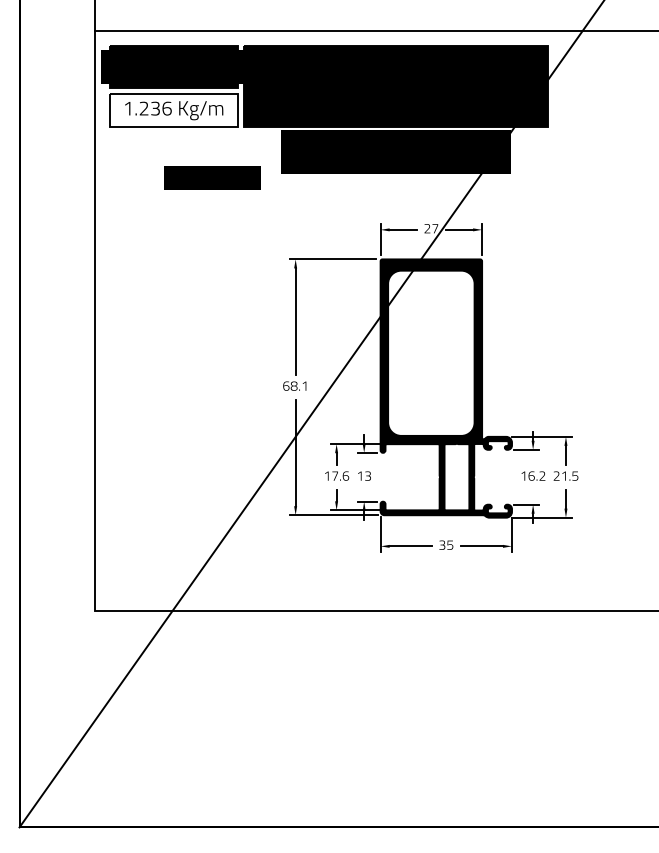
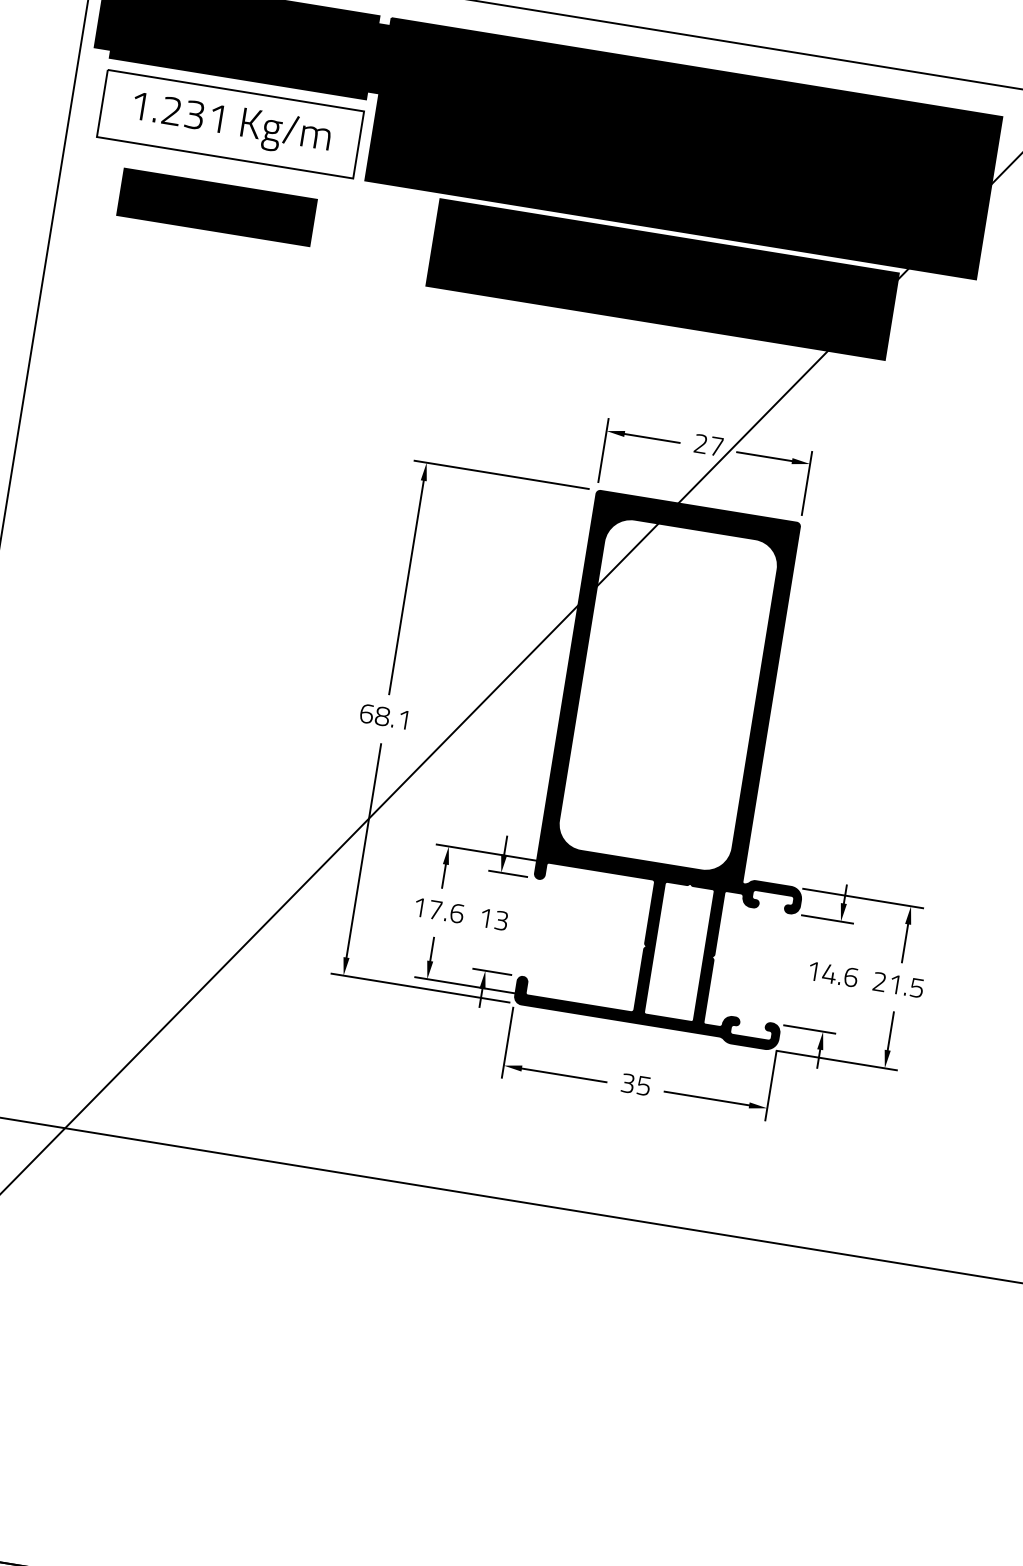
text: (166, 108) -> (216, 118), 1.236 -> 1.231
text: (212, 177) -> (216, 206), moved
text: (536, 475) -> (839, 974), 16.2 -> 14.6

